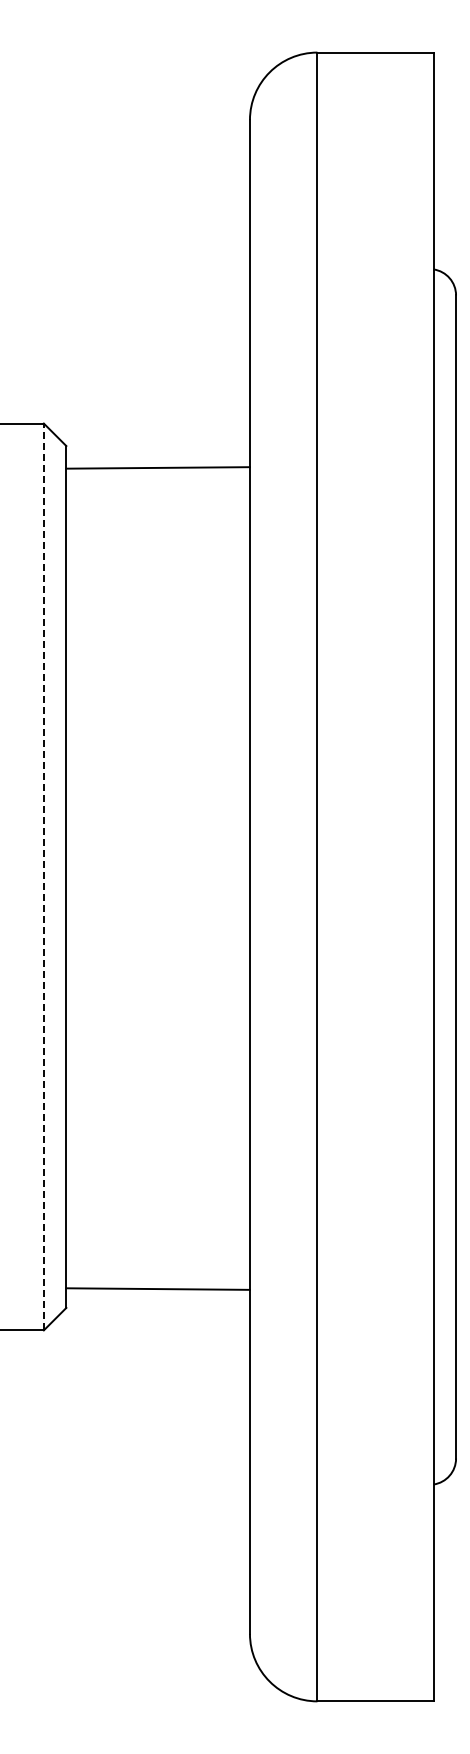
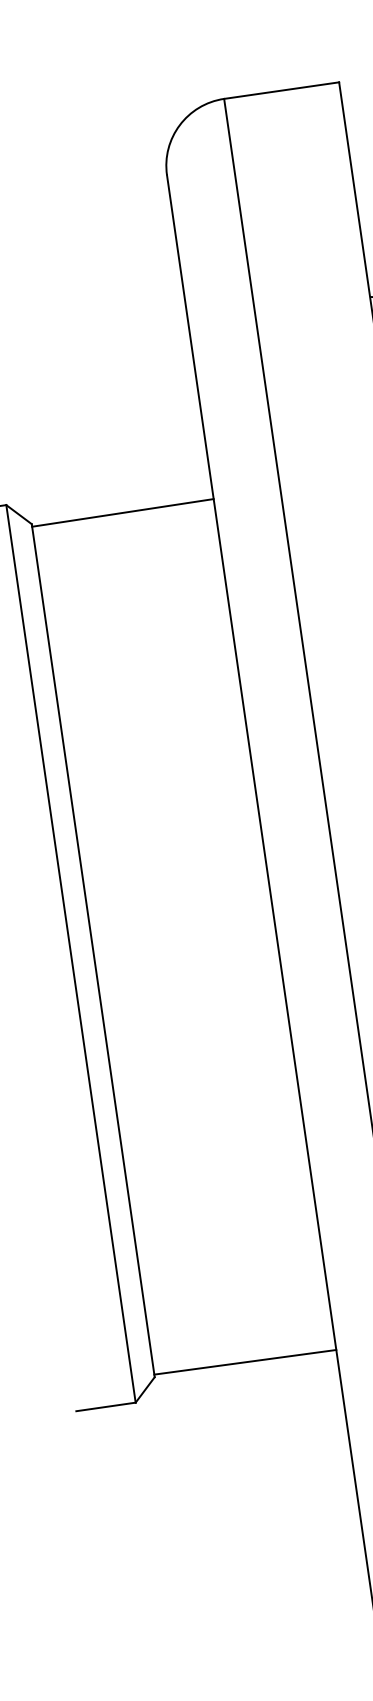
line: (157, 467) -> (122, 512), moved
line: (43, 876) -> (70, 953), dashed -> solid
line: (157, 1288) -> (244, 1361), moved

